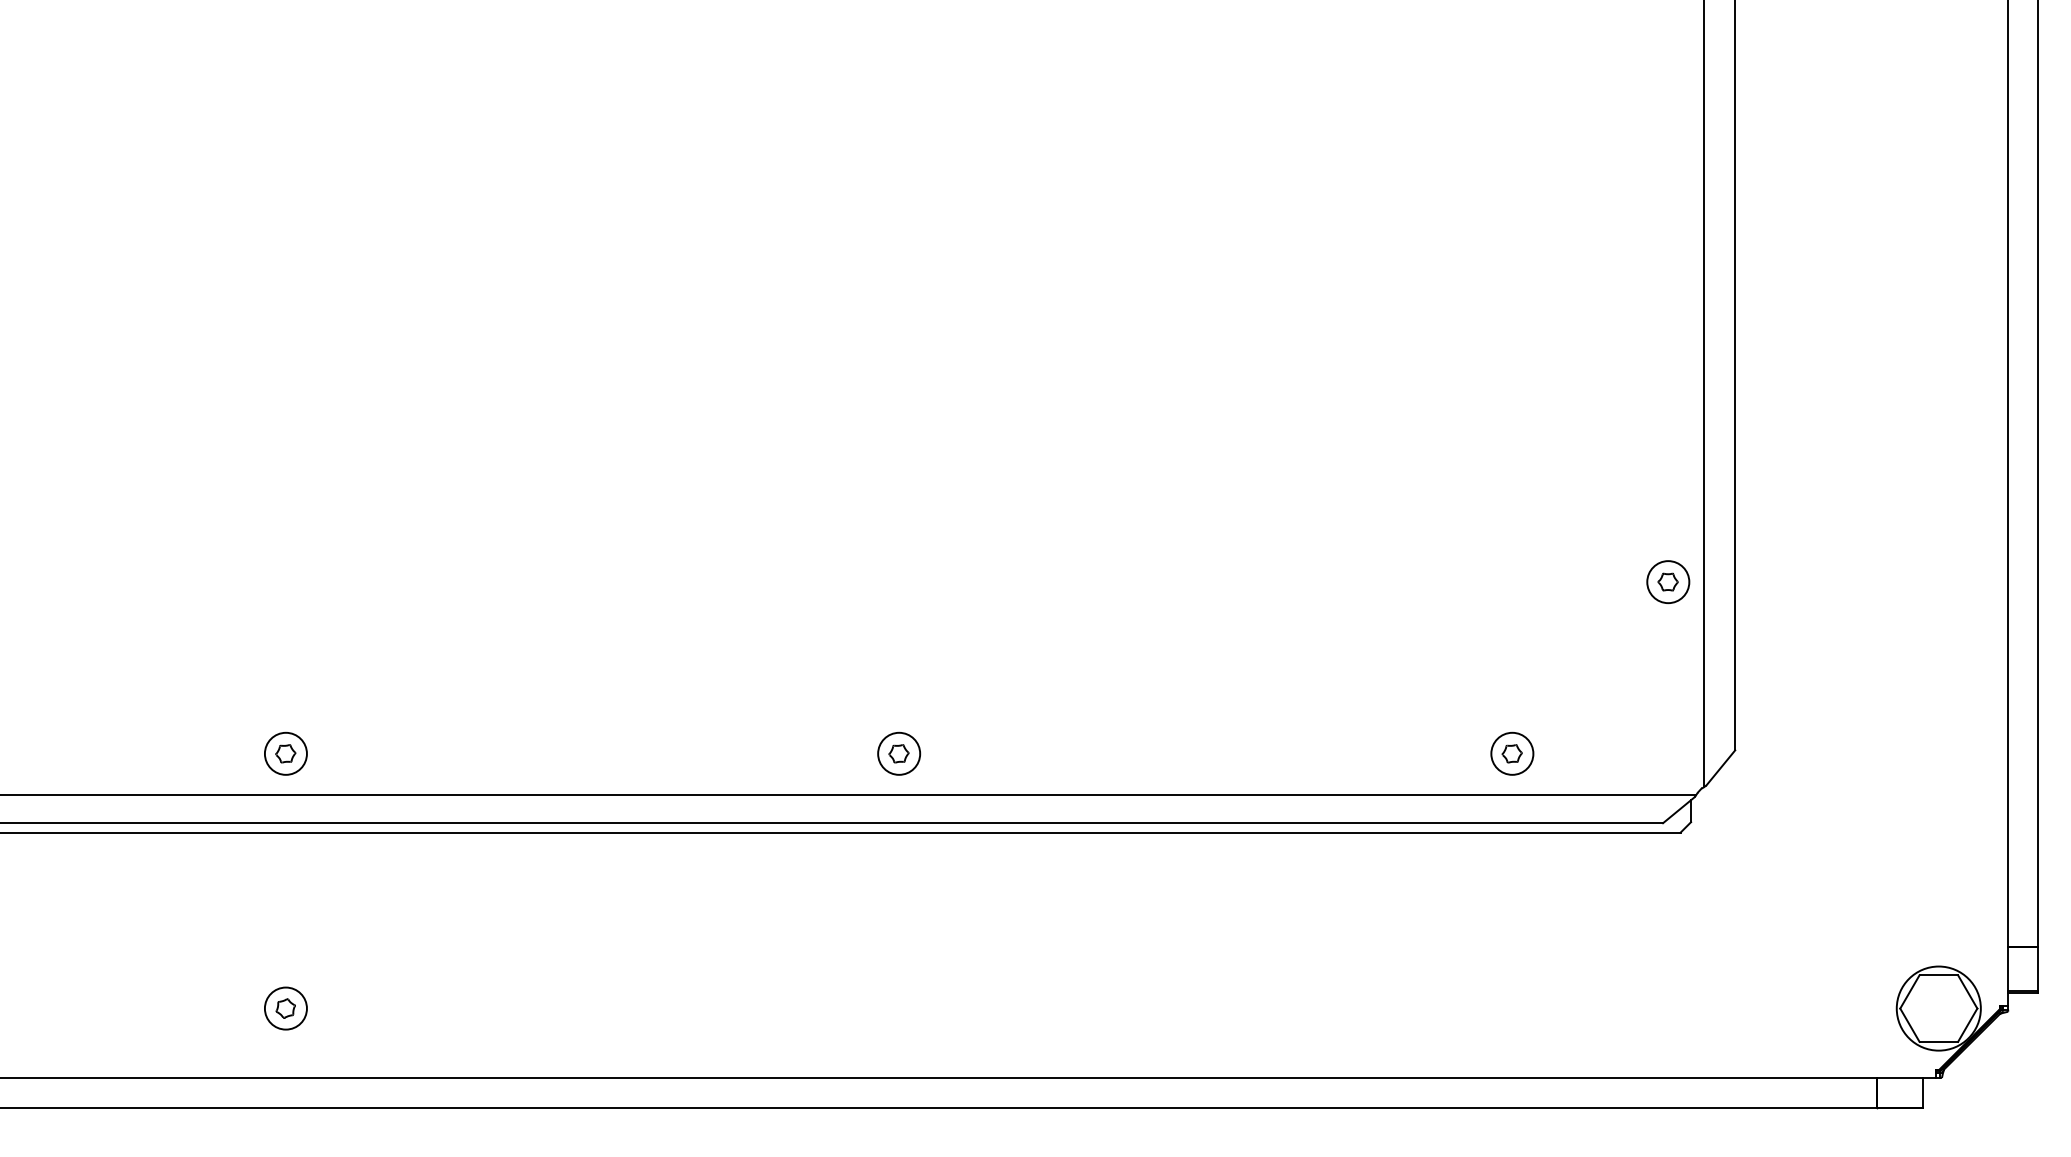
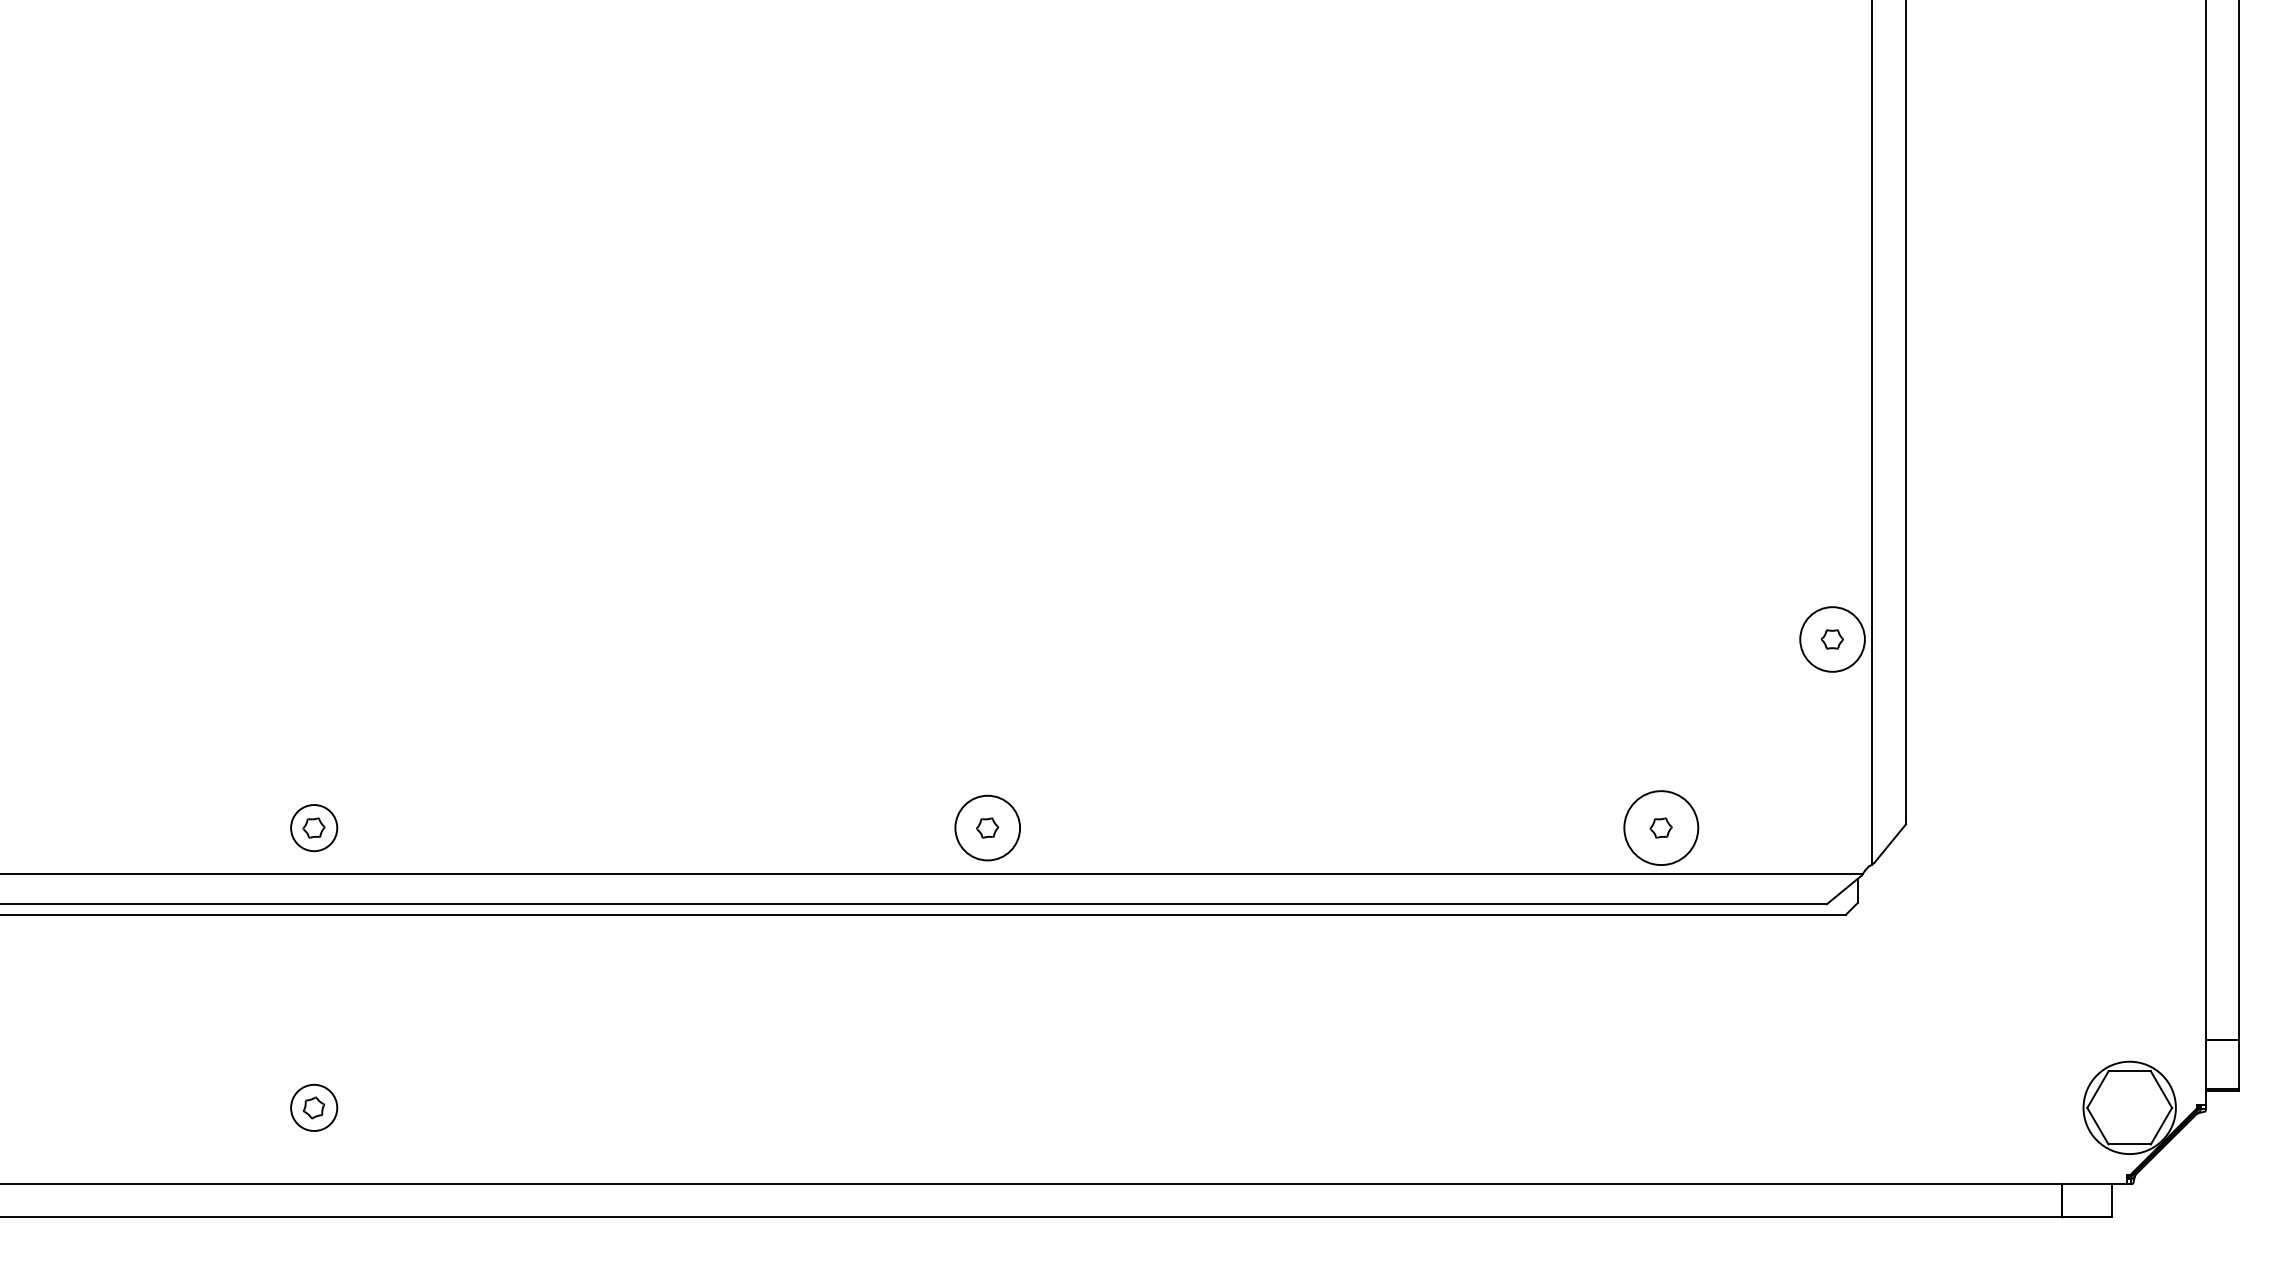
circle: (1668, 582) -> (1832, 639), size x1.4
circle: (898, 754) -> (987, 828), size x1.4
circle: (1512, 754) -> (1661, 828), size x1.6

